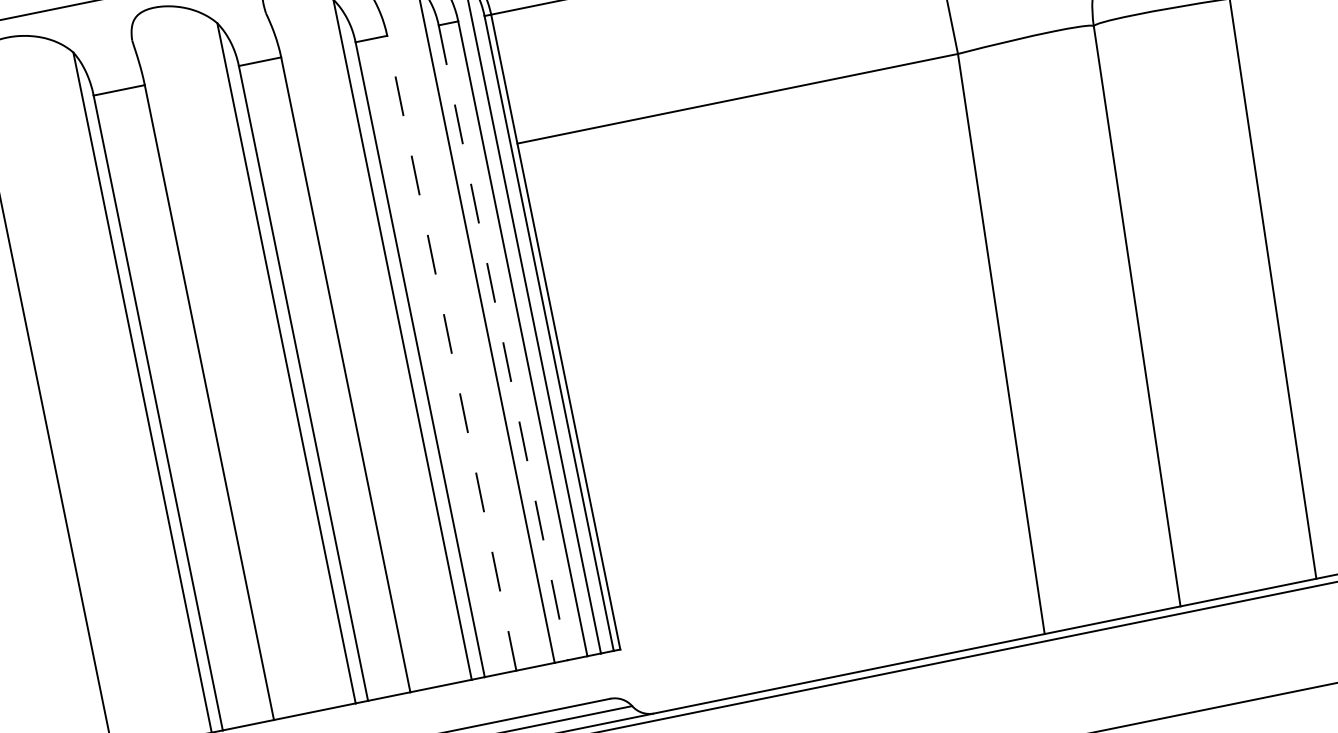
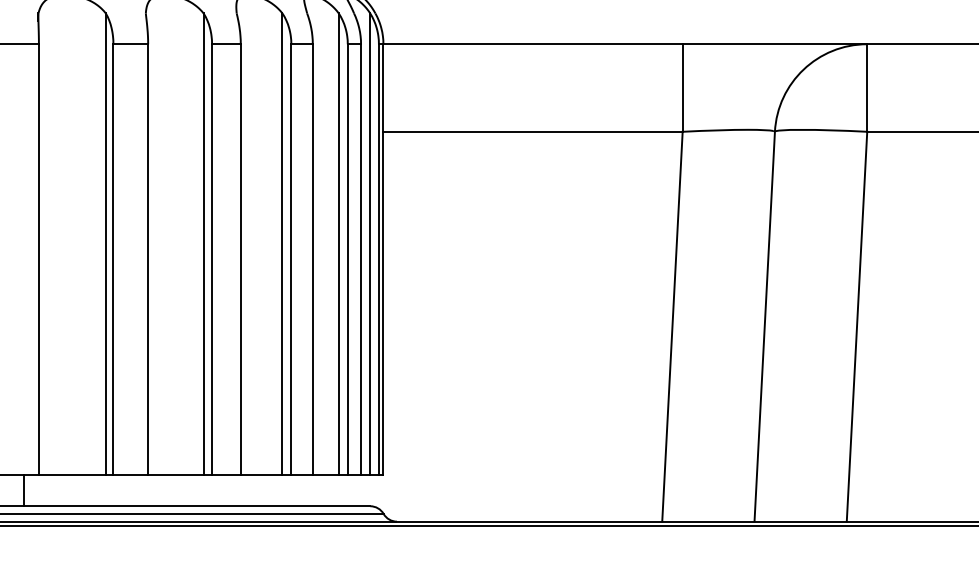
line: (502, 342) -> (347, 259), dashed -> solid
line: (451, 352) -> (312, 259), dashed -> solid

